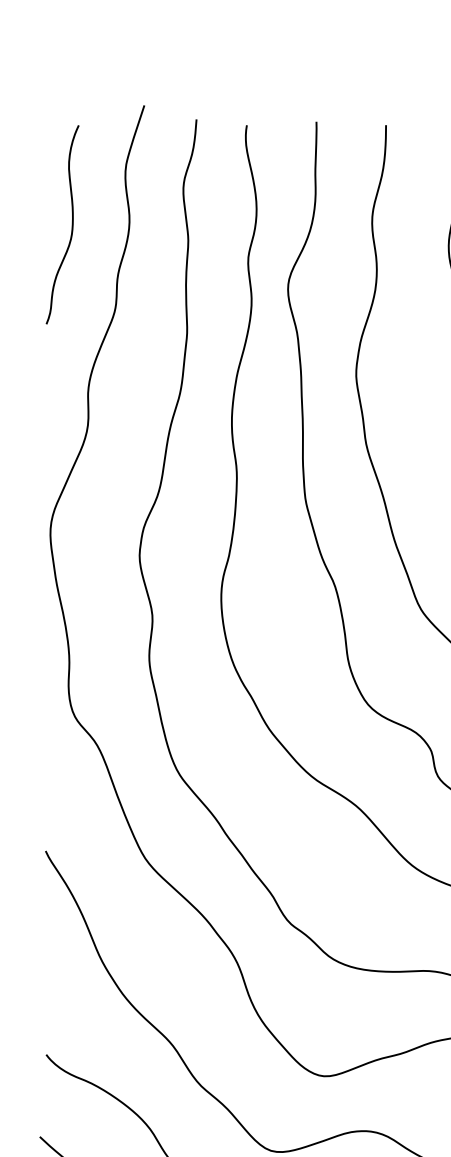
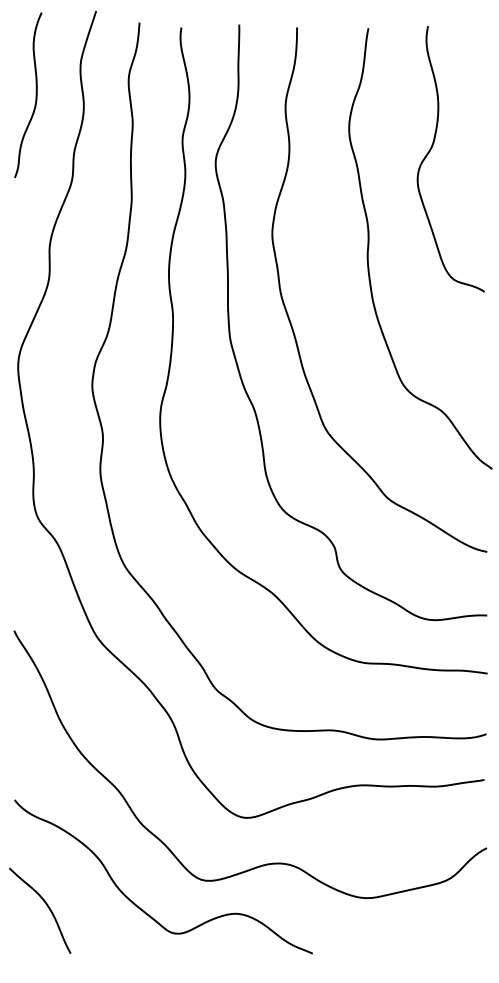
curve: (71, 223) -> (35, 94), moved

